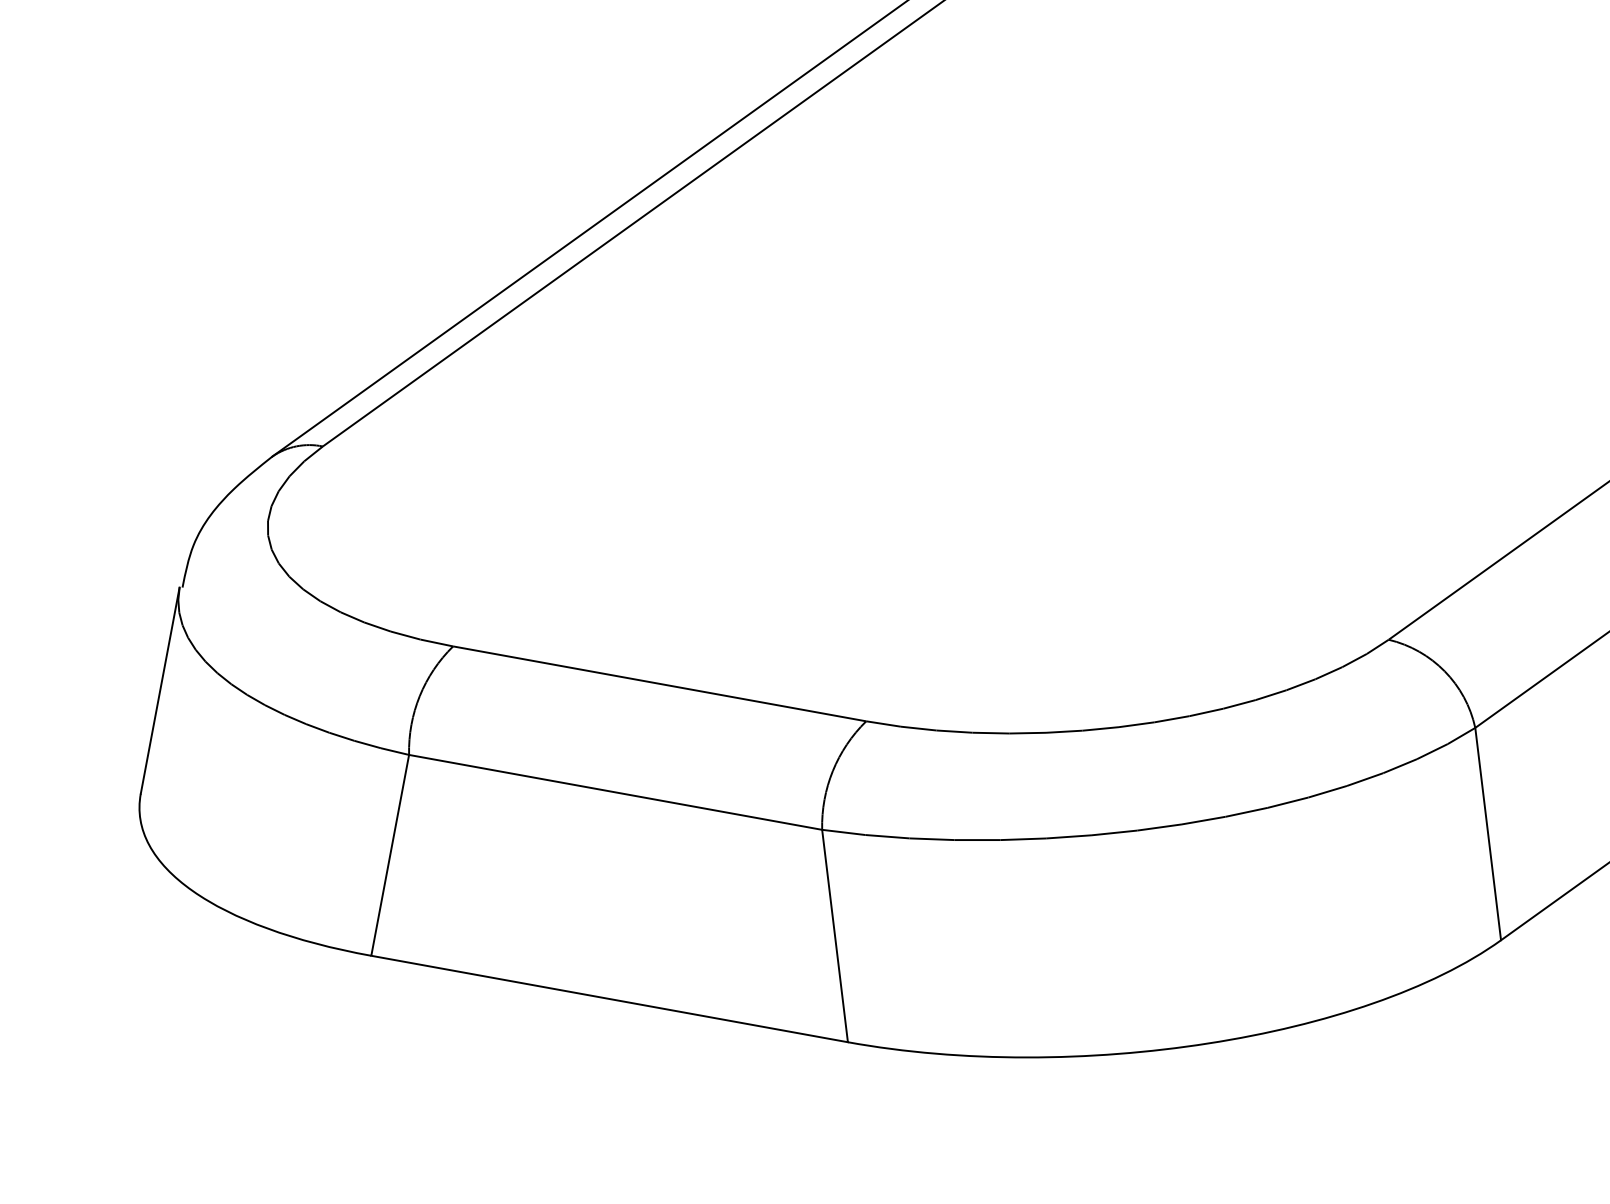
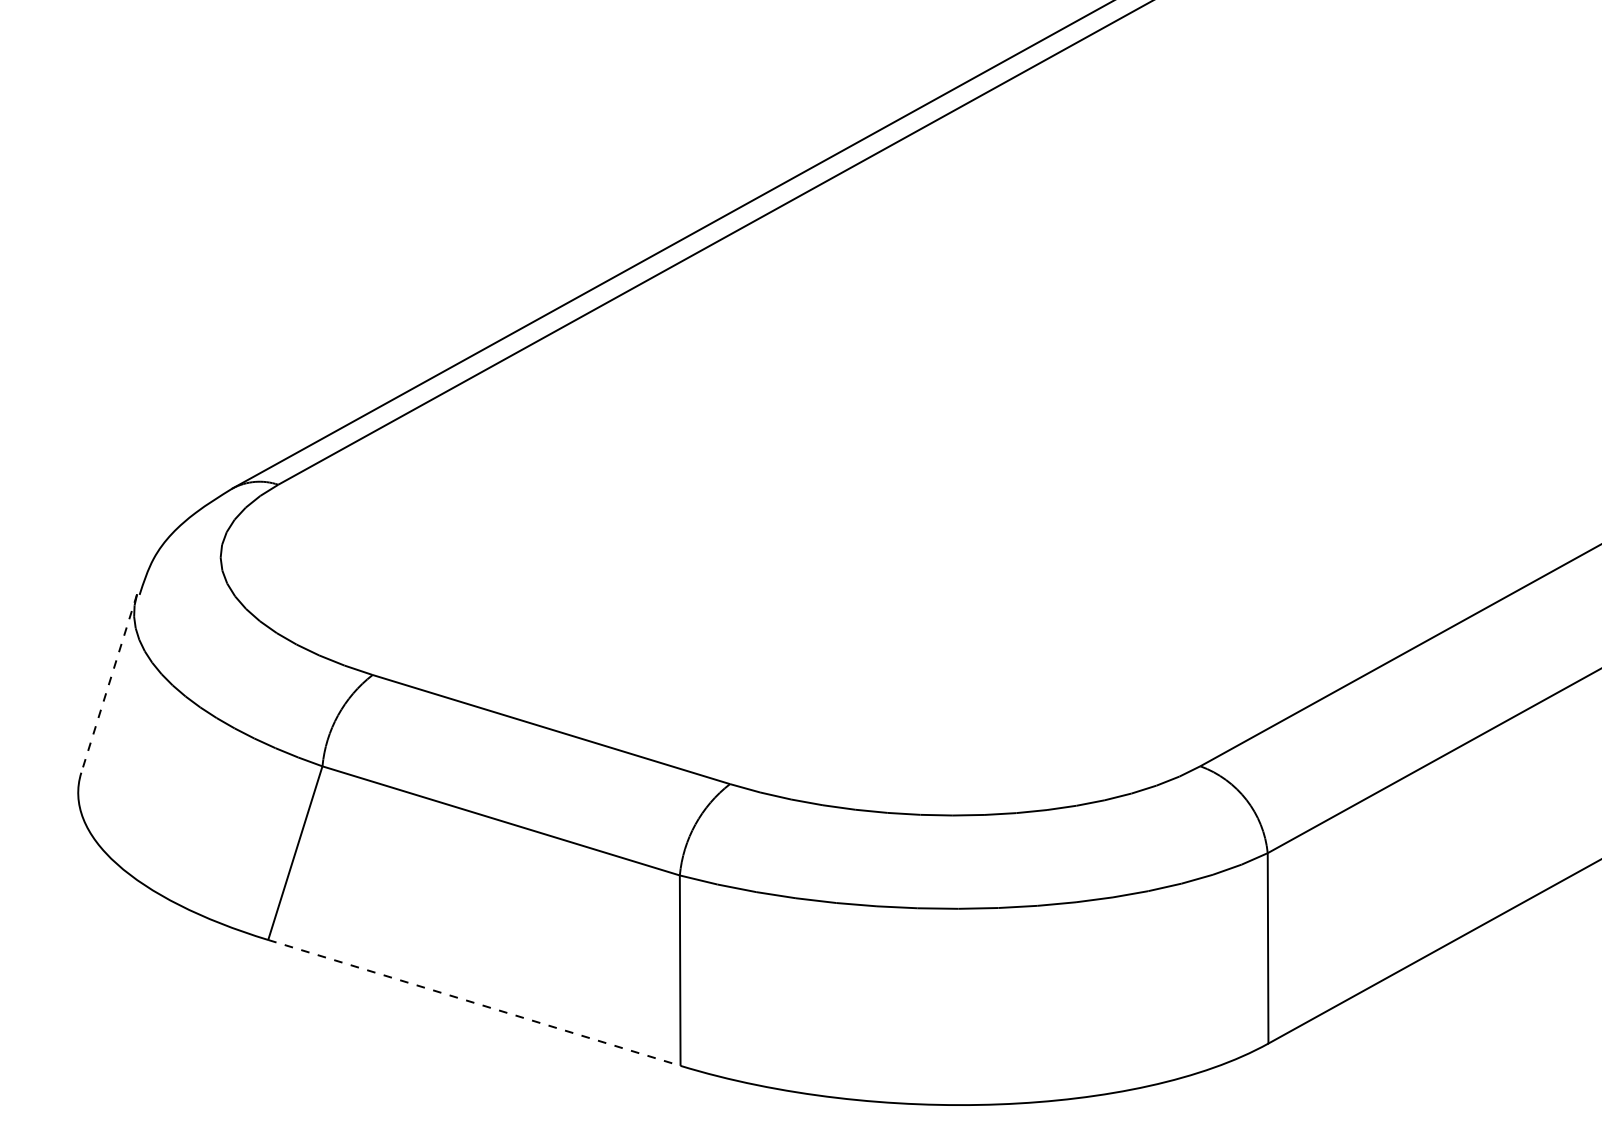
line: (160, 691) -> (109, 684), solid -> dashed
line: (609, 998) -> (474, 1002), solid -> dashed

